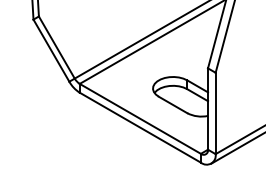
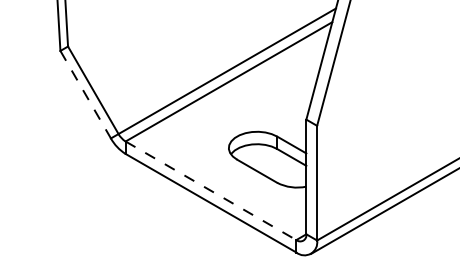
line: (51, 50) -> (85, 94), solid -> dashed
line: (140, 118) -> (211, 190), solid -> dashed

